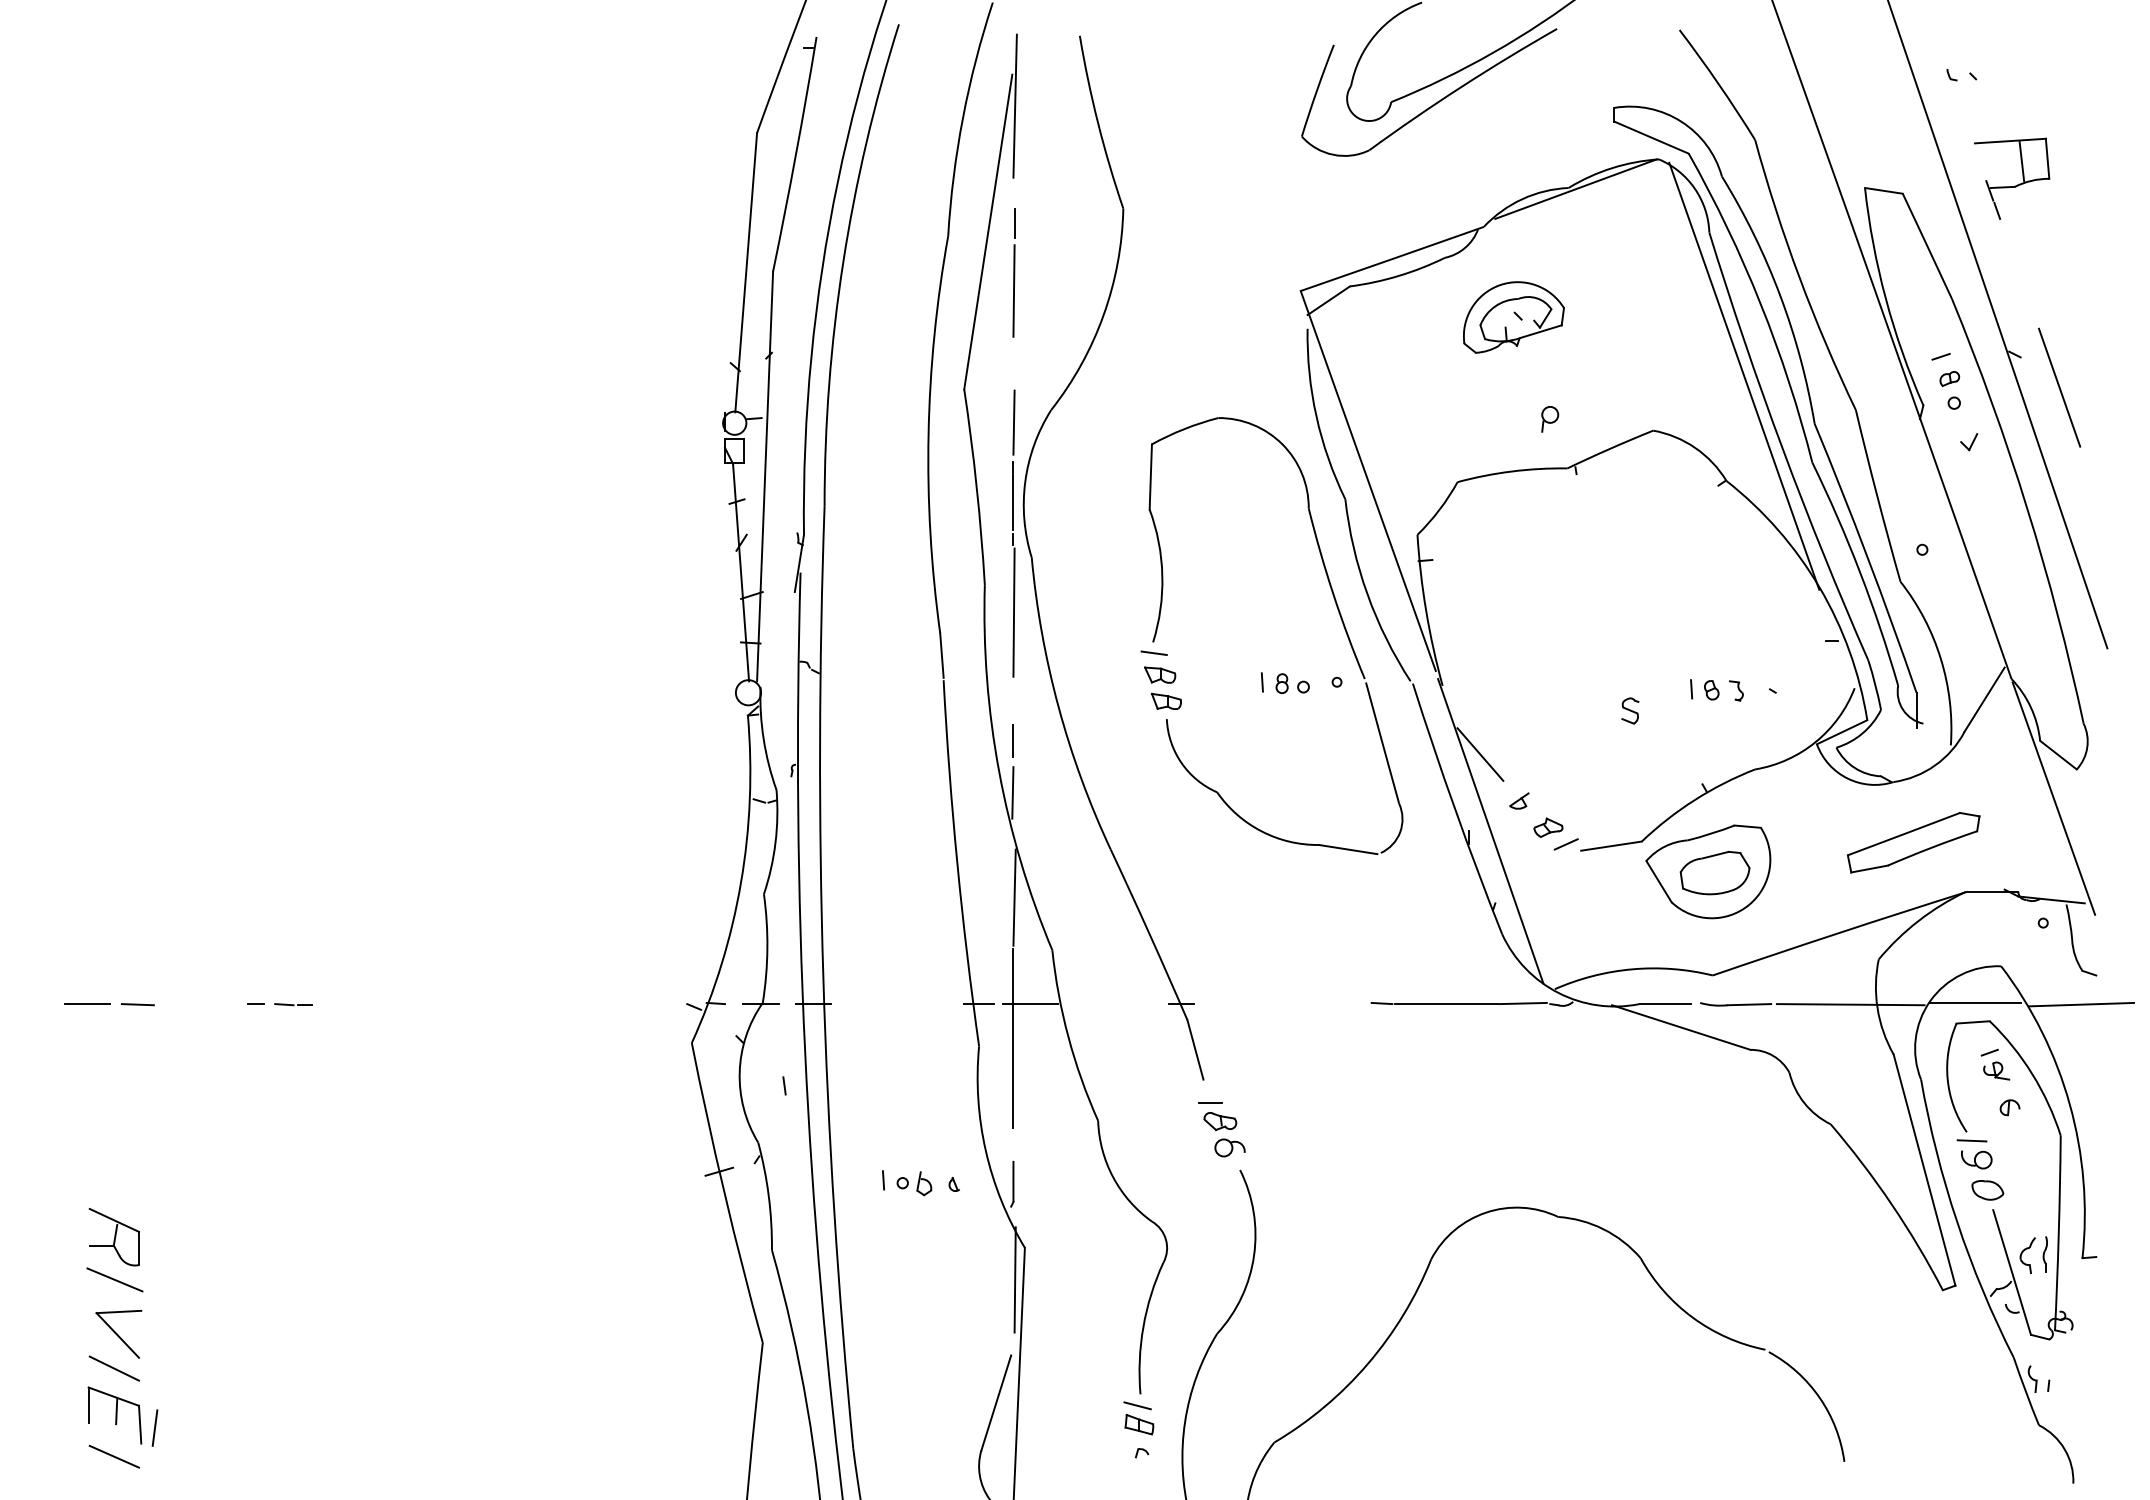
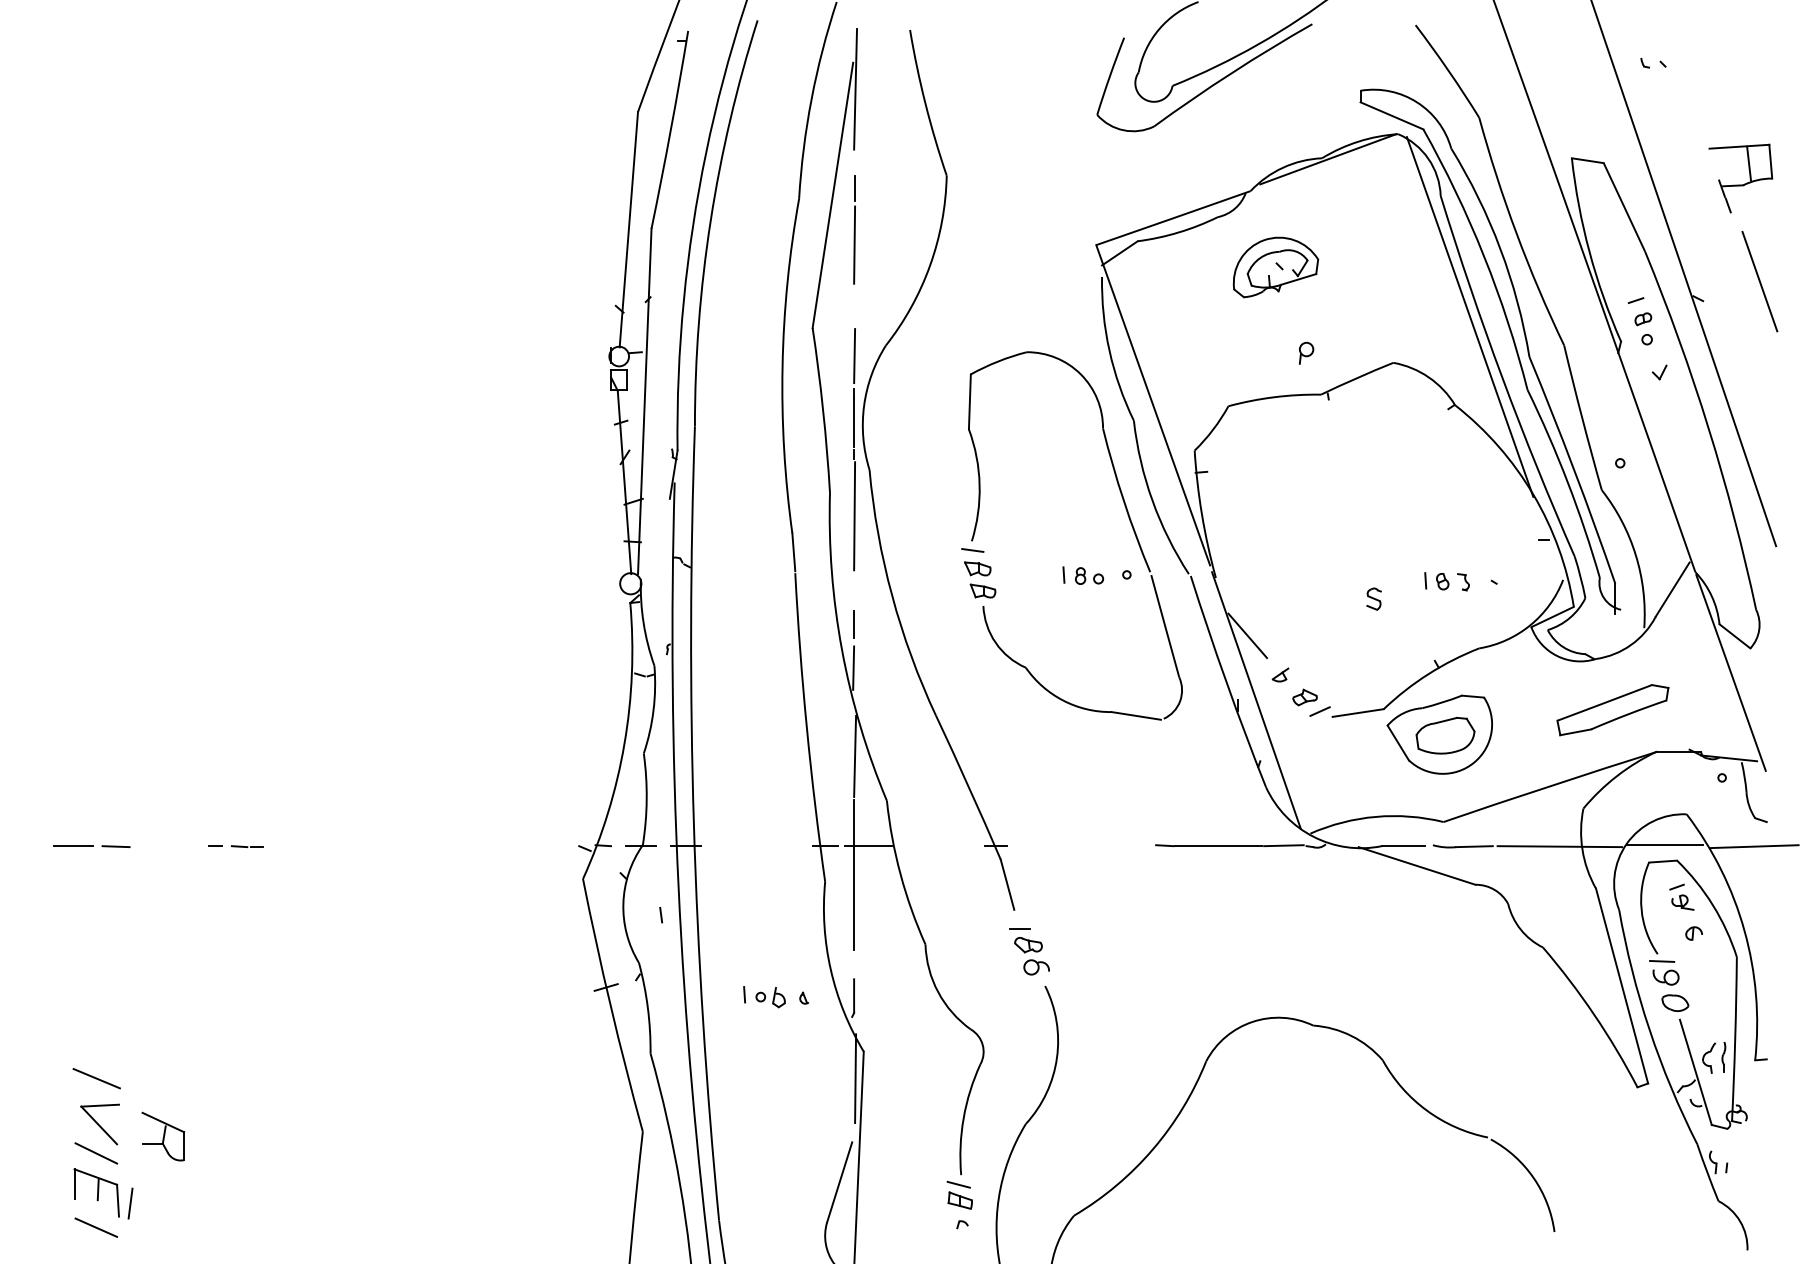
part: (2011, 178) -> (1740, 178), moved
line: (2059, 387) -> (1759, 281), moved
part: (113, 1237) -> (162, 1136), moved

